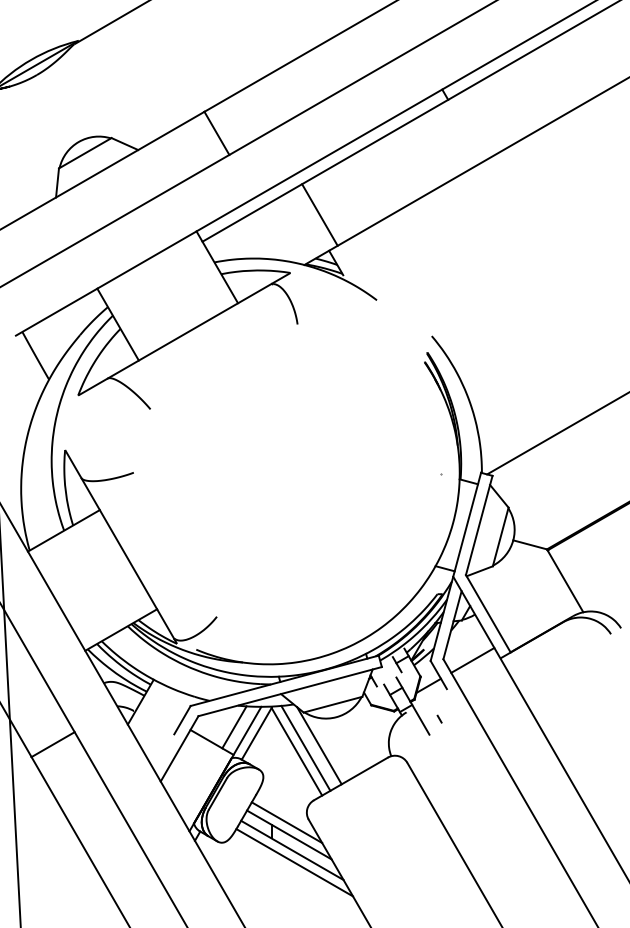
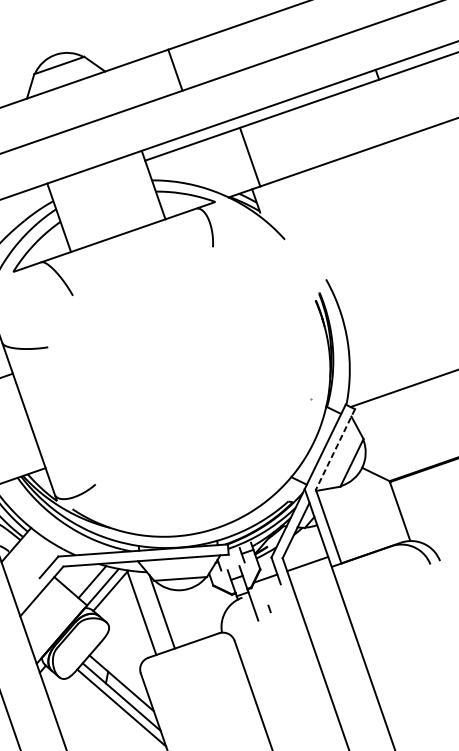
line: (479, 525) -> (335, 449), solid -> dashed
line: (305, 747) -> (149, 611), removed
line: (286, 822) -> (121, 672), removed

